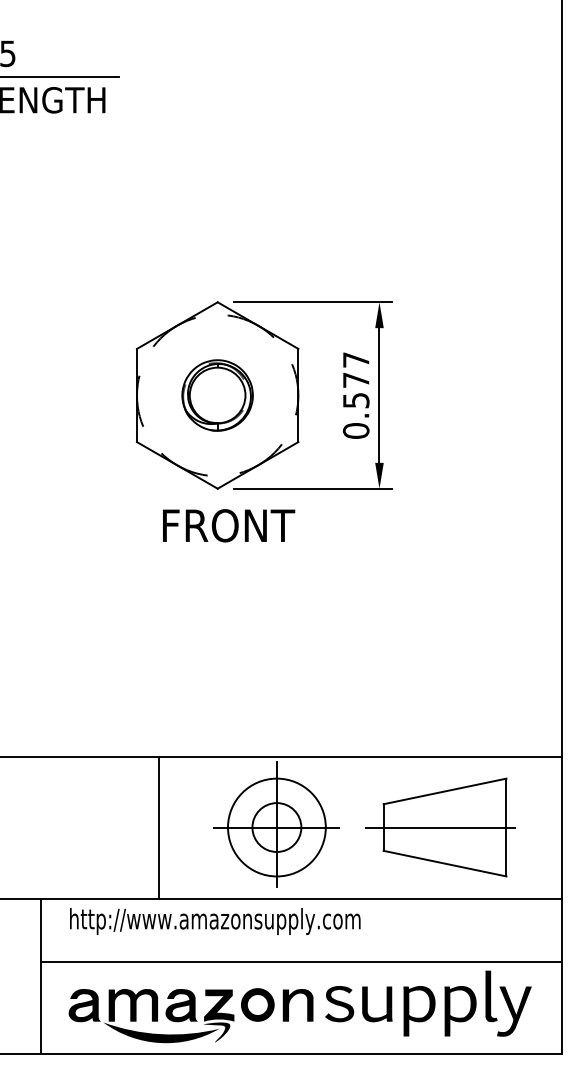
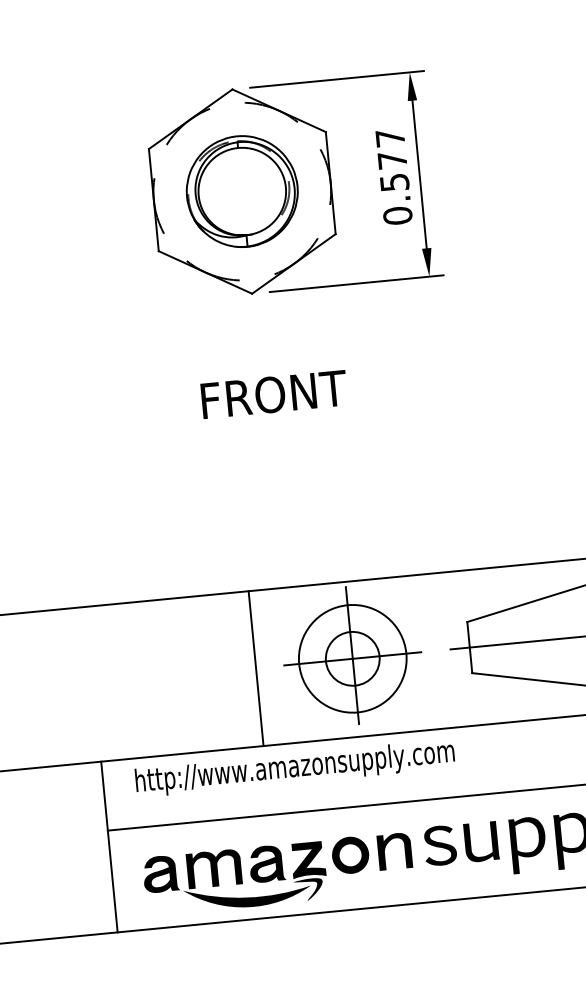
part: (217, 395) -> (242, 191), size x1.43
text: (229, 525) -> (274, 394), moved
line: (158, 827) -> (255, 668), moved

